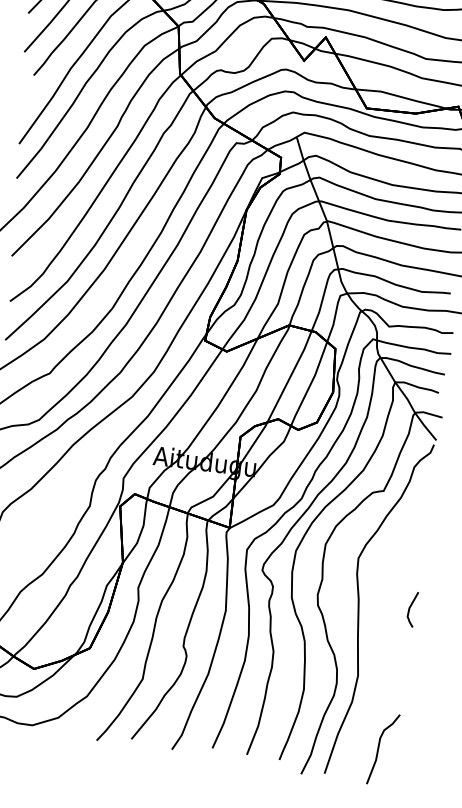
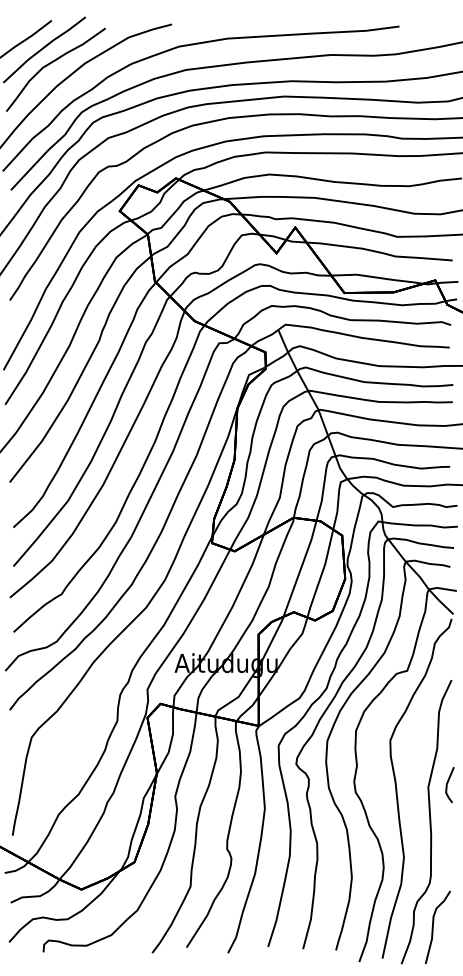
curve: (387, 644) -> (429, 822), added

